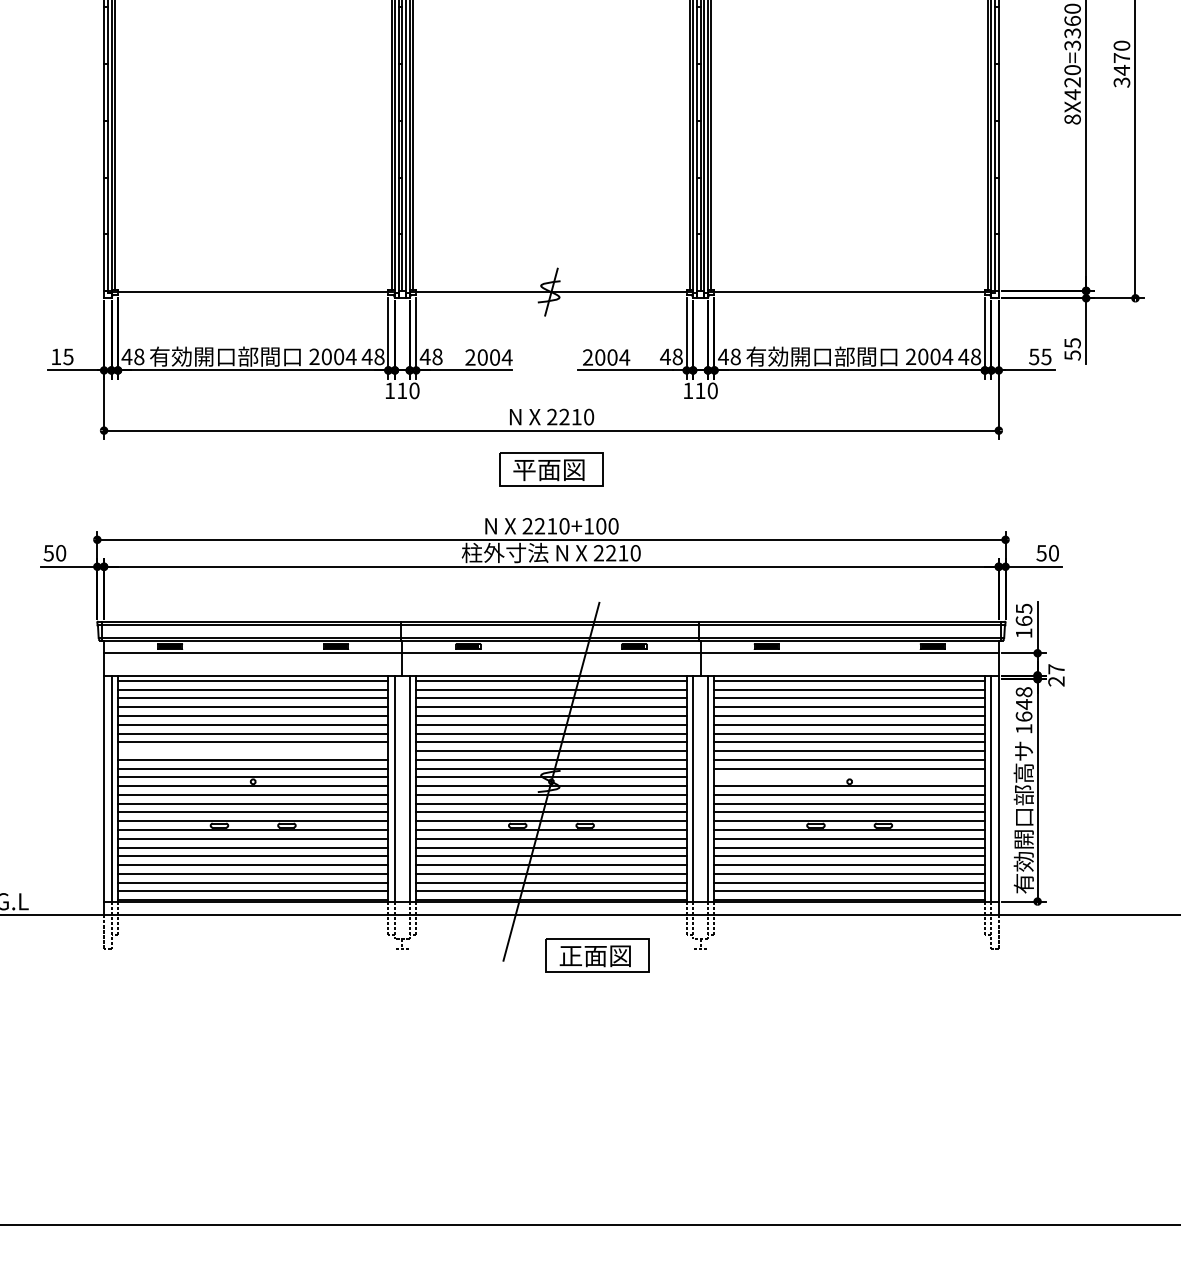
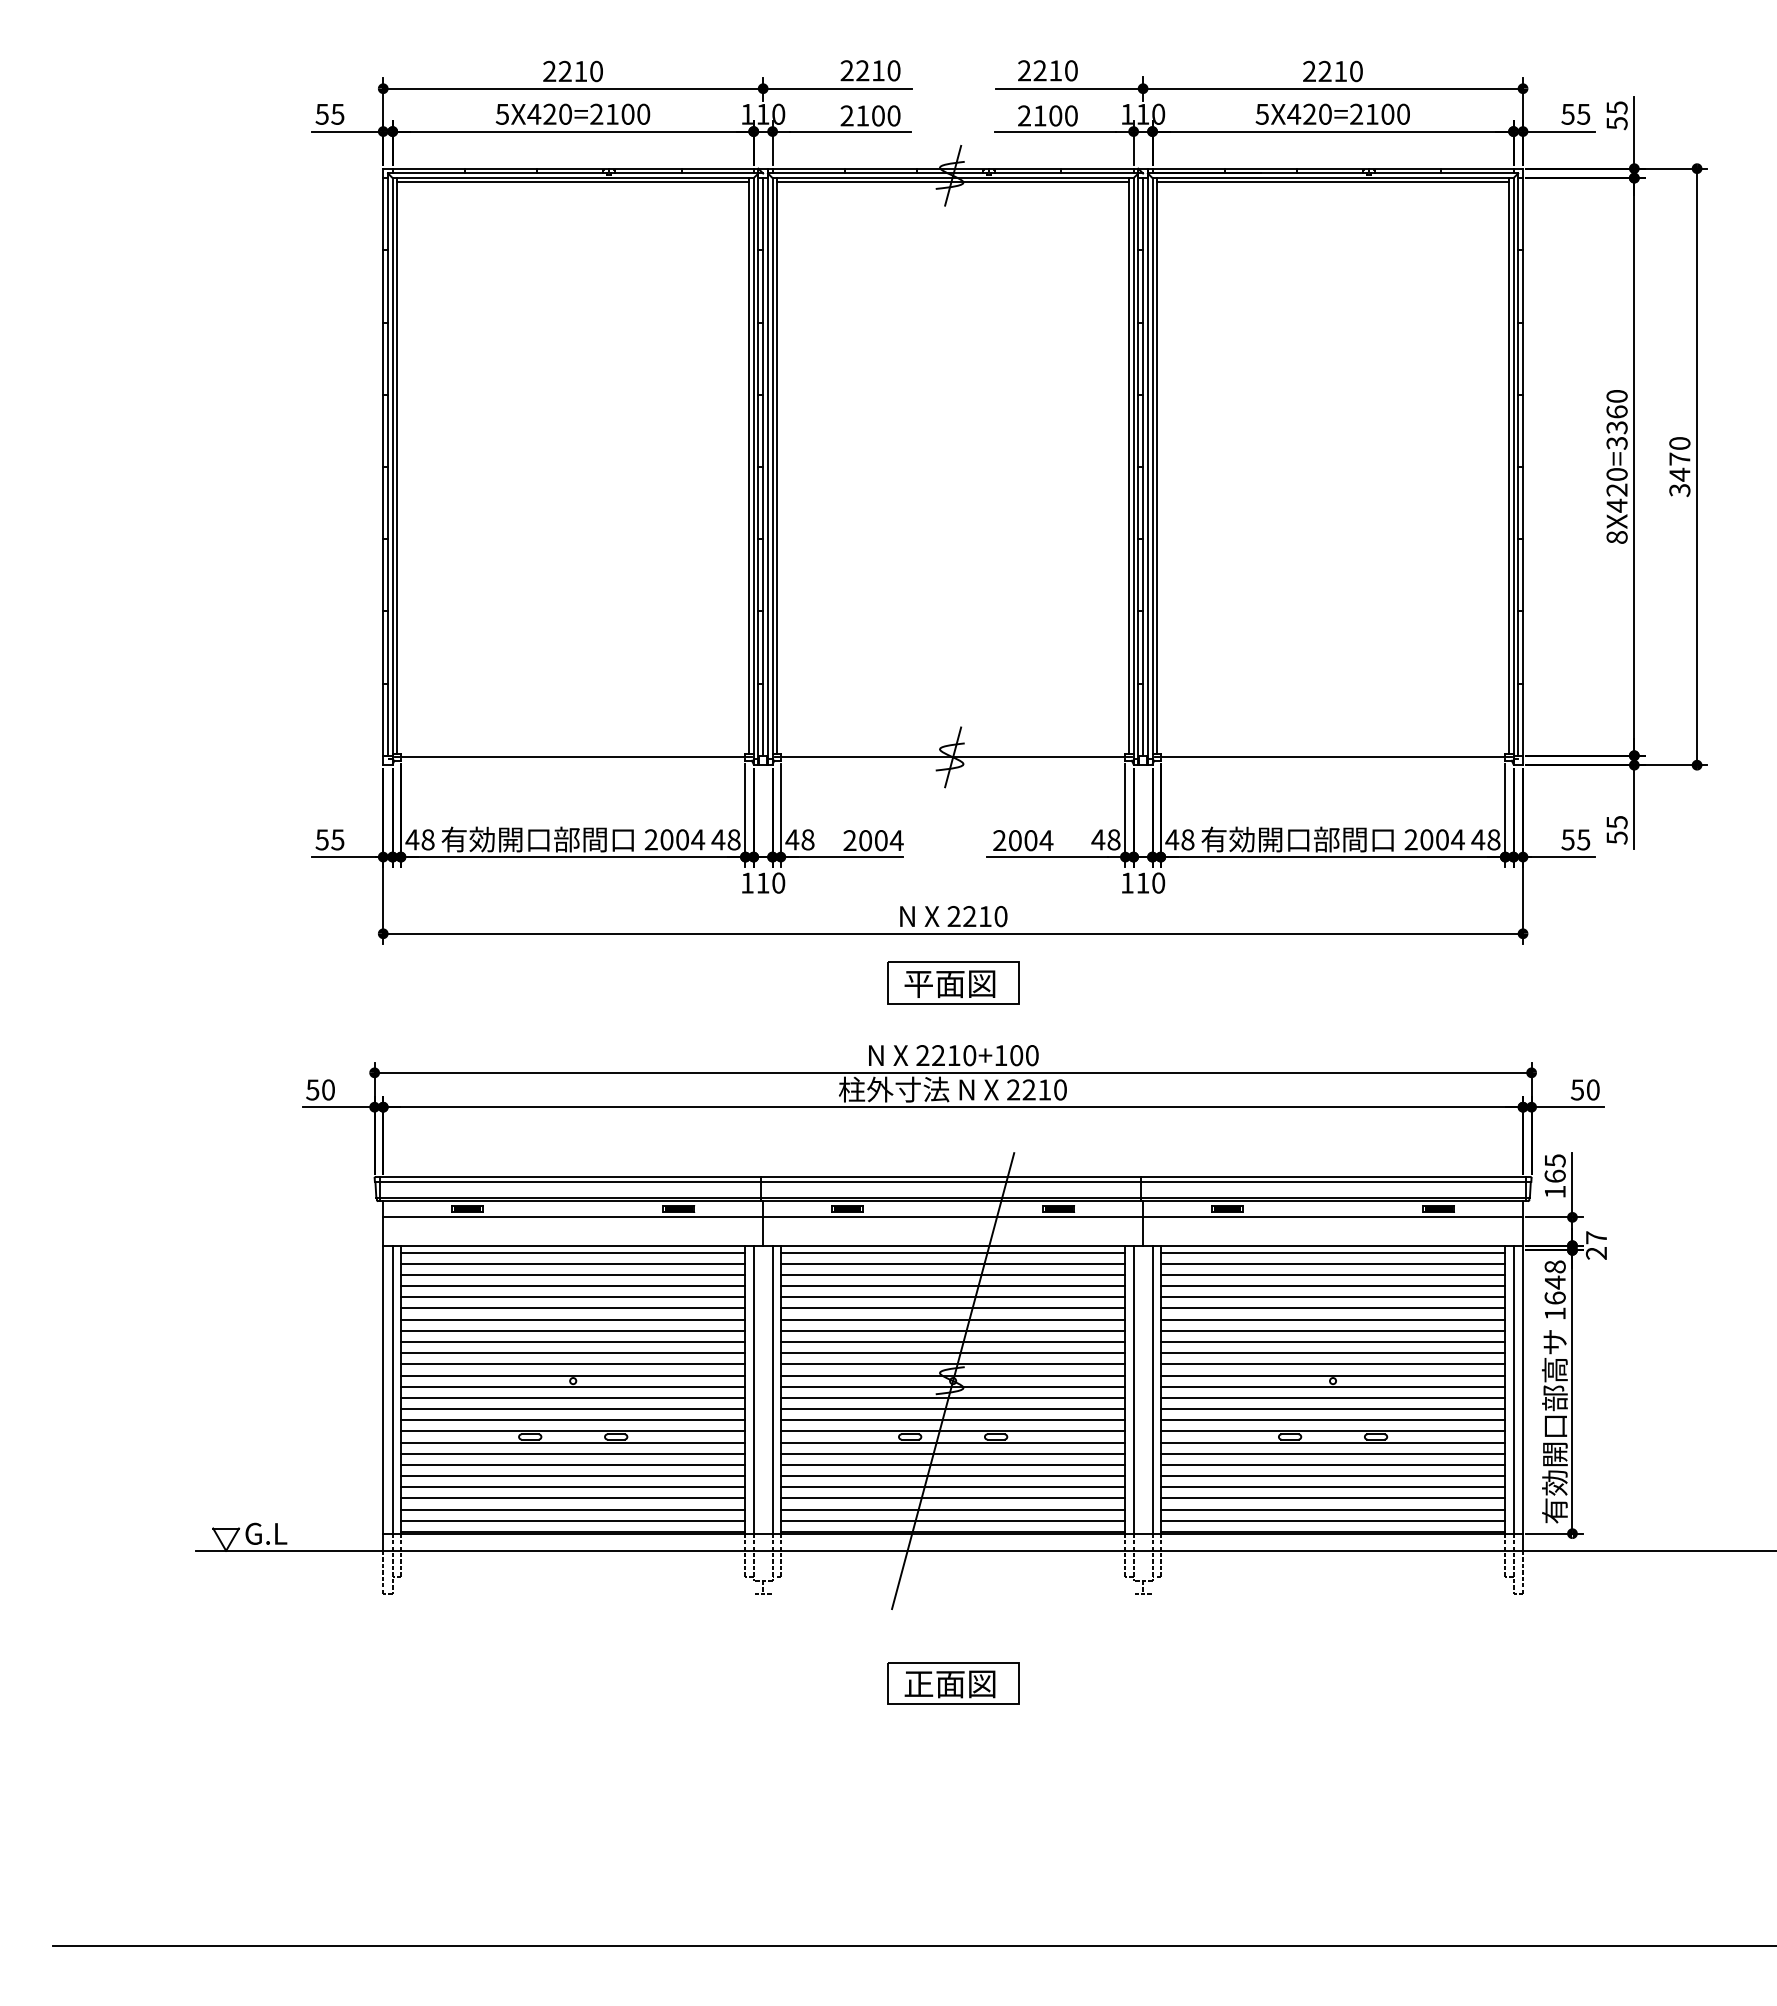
text: (55, 356) -> (321, 839), 15 -> 55
line: (252, 750) -> (572, 1341), added
line: (849, 777) -> (1332, 1375), added
part: (598, 955) -> (953, 1683), moved

